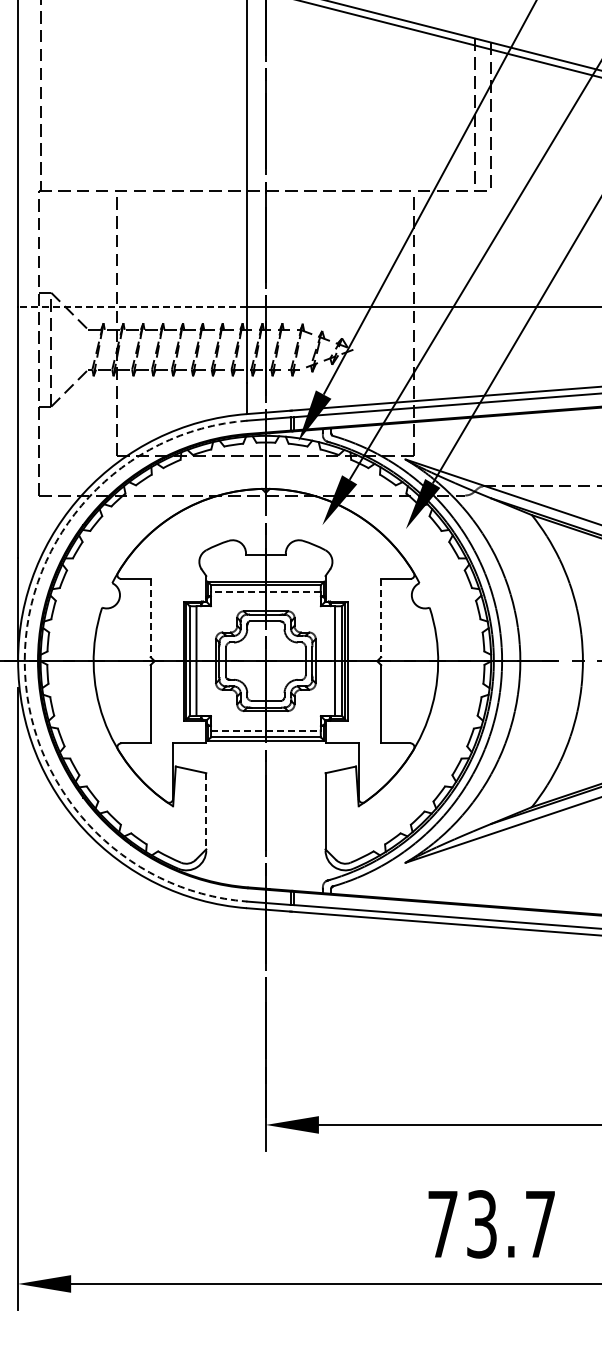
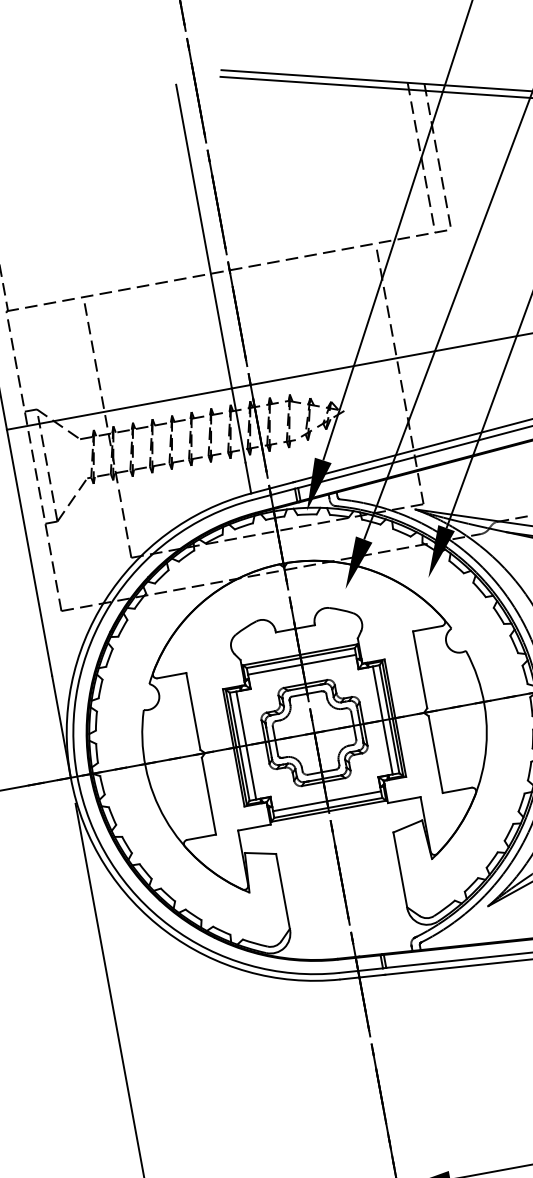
line: (131, 307) -> (118, 409), dashed -> solid
line: (265, 591) -> (301, 664), dashed -> solid
line: (150, 618) -> (193, 711), dashed -> solid
line: (381, 618) -> (420, 670), dashed -> solid
arc: (24, 661) -> (77, 776), dashed -> solid
line: (265, 730) -> (326, 801), dashed -> solid
line: (206, 811) -> (283, 891), dashed -> solid

